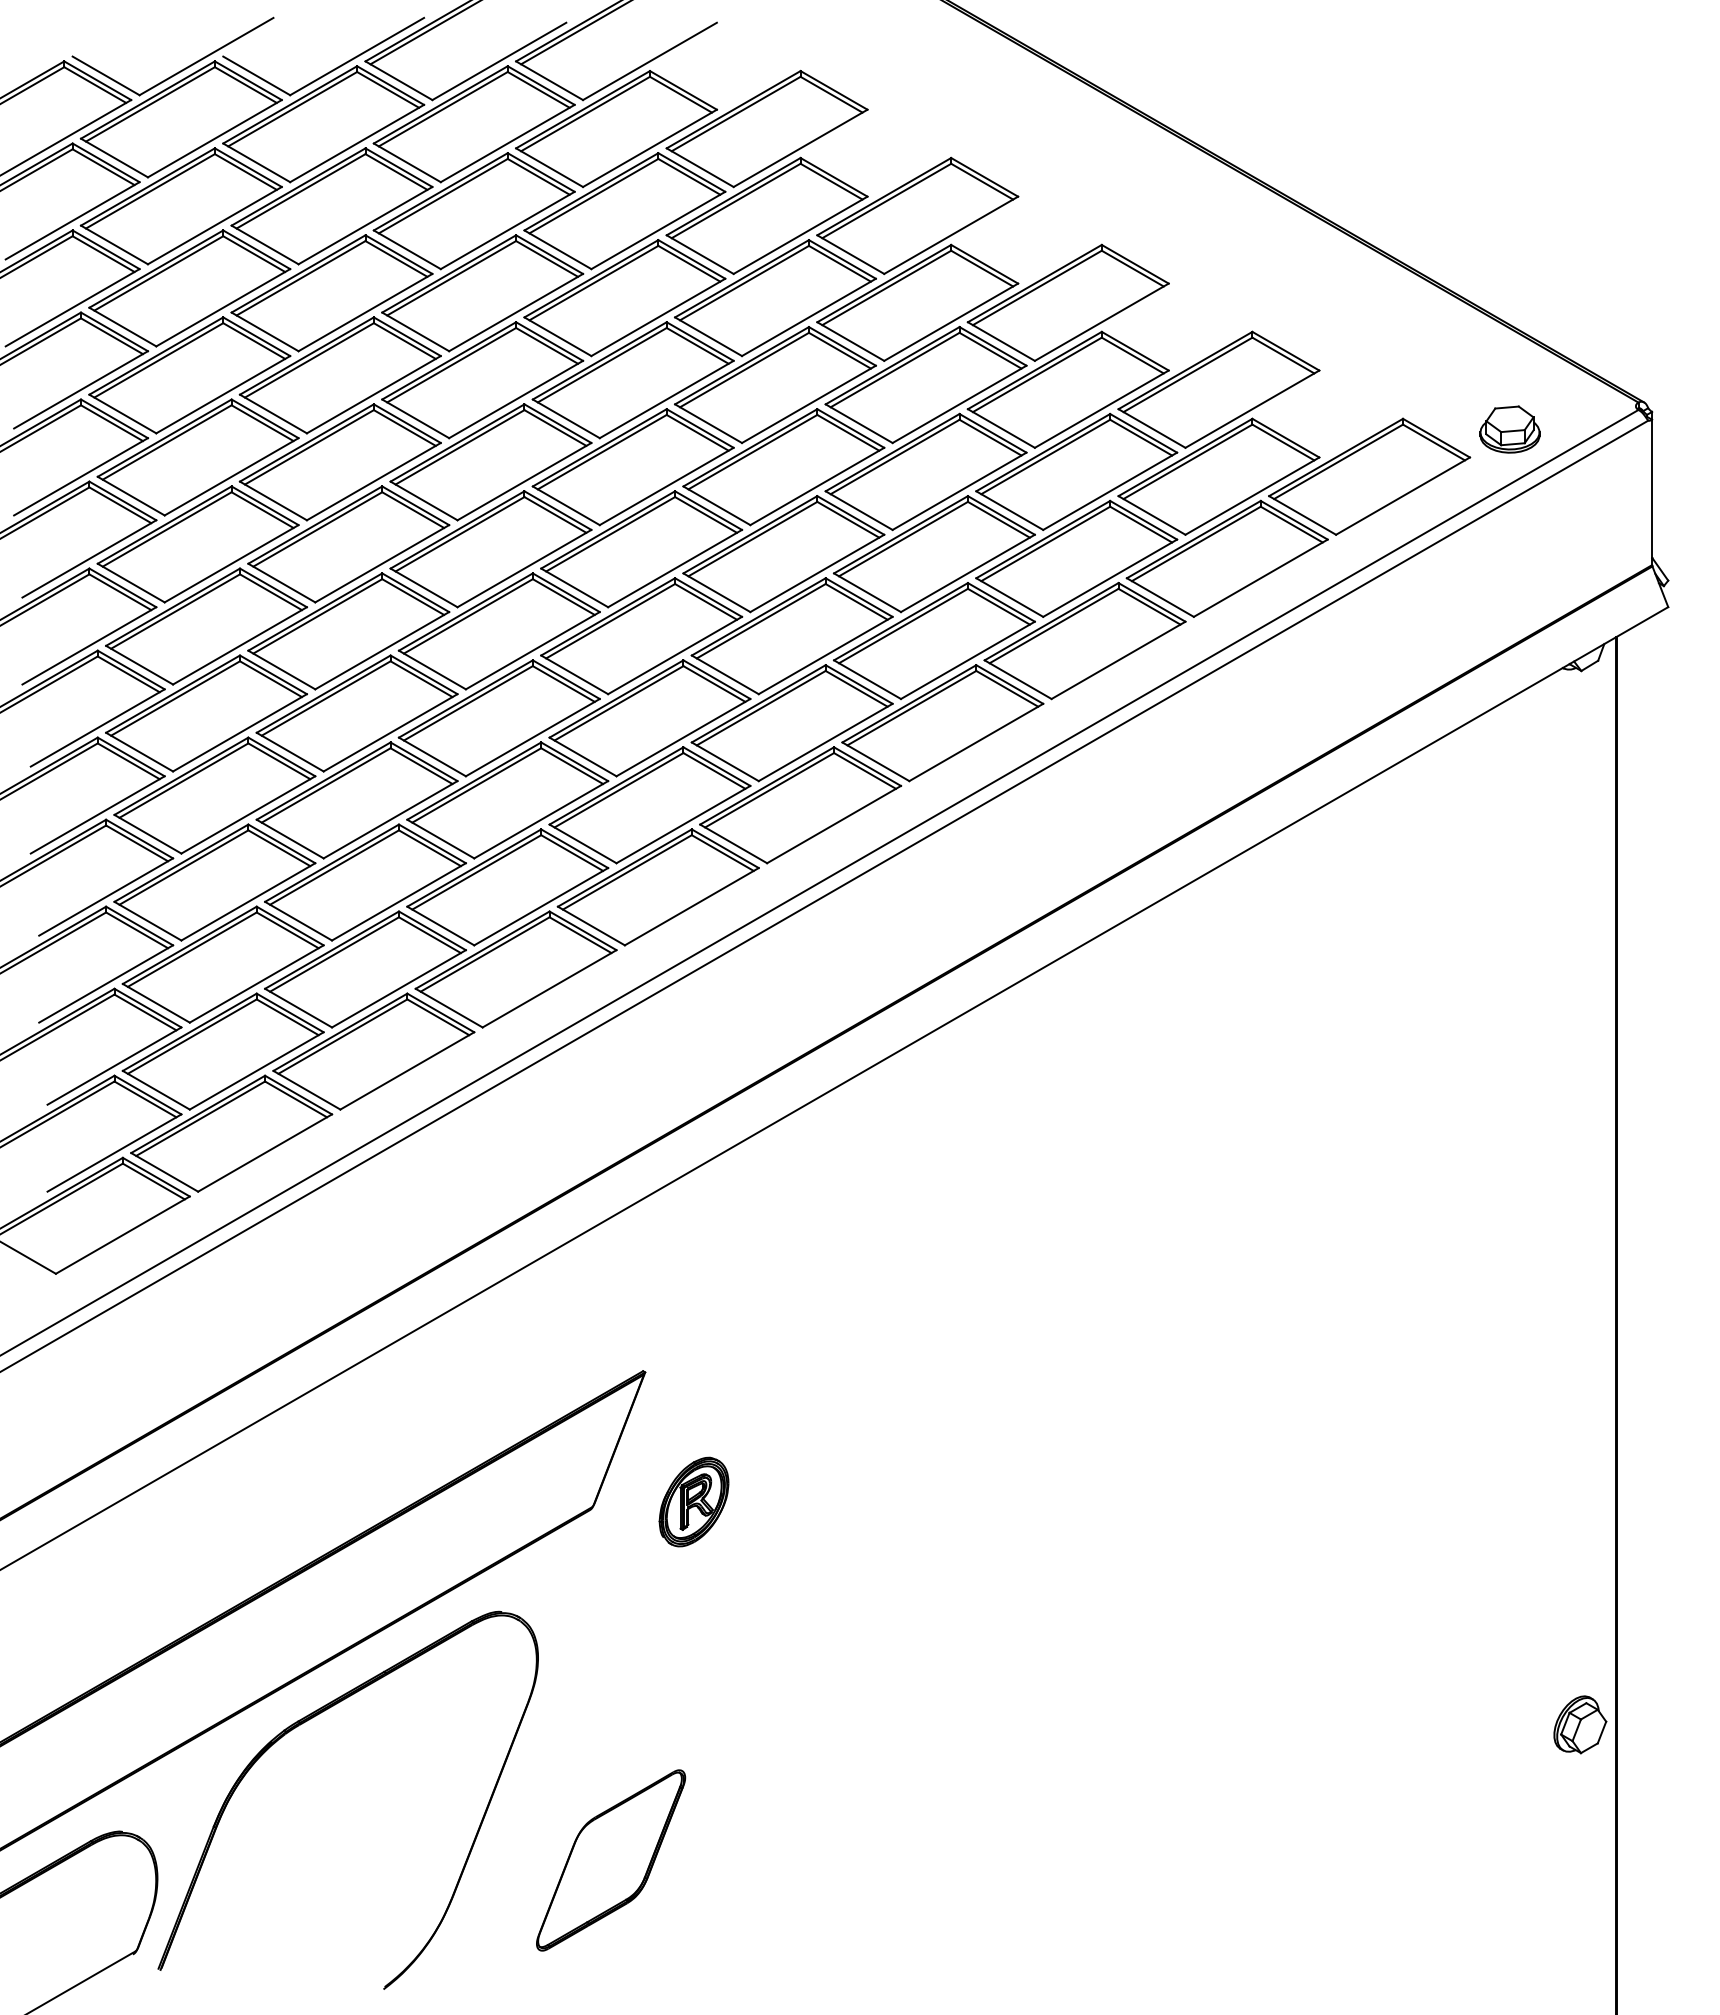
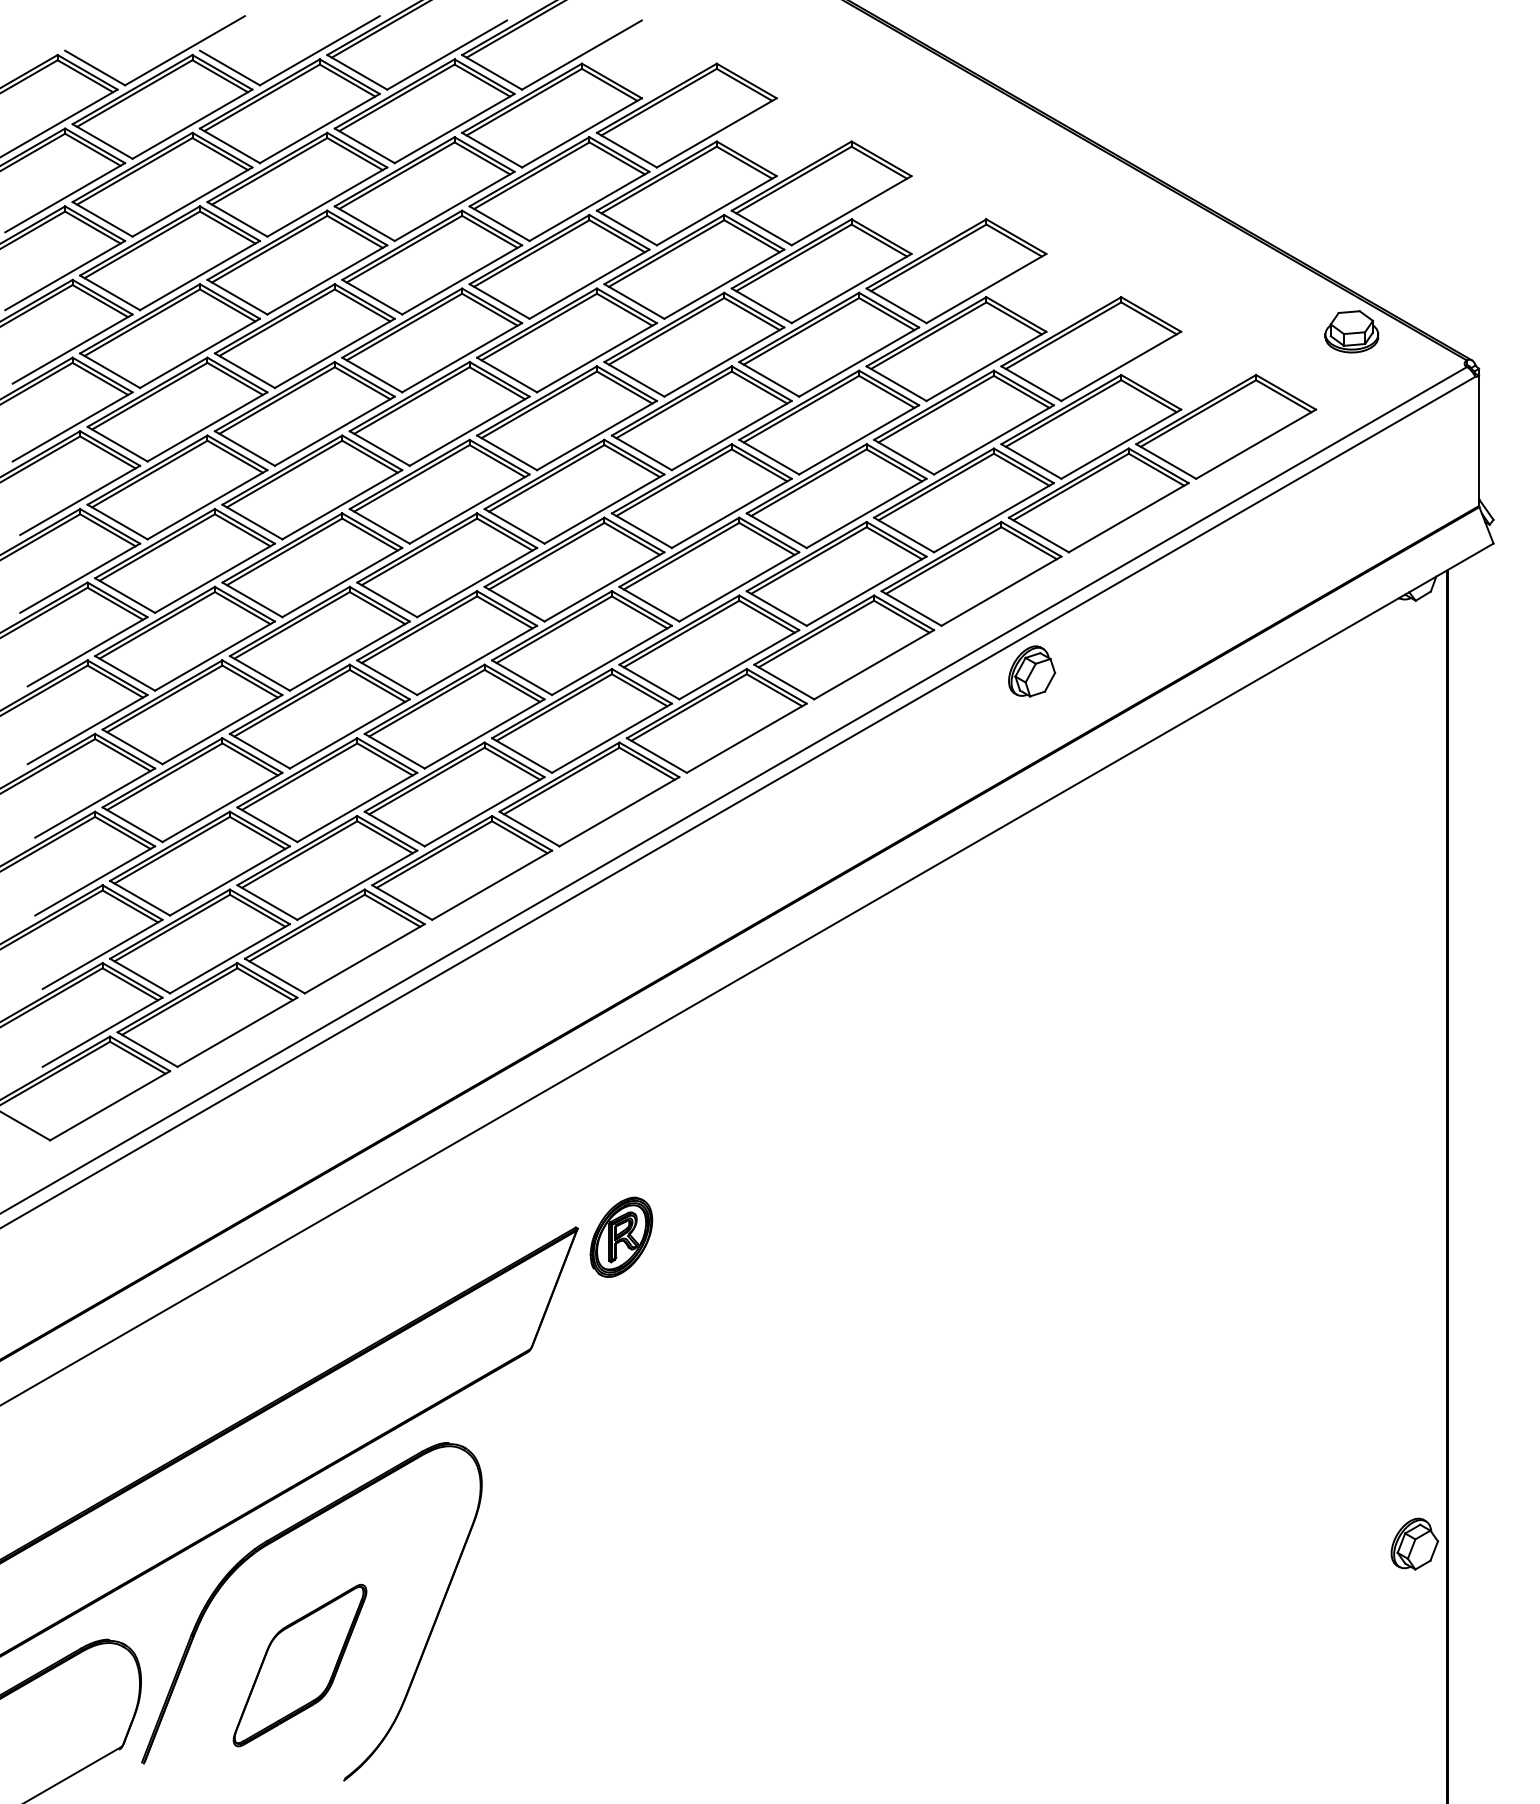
part: (1509, 429) -> (1351, 331), moved
part: (1152, 749) -> (1031, 671), added
part: (693, 1501) -> (620, 1236), moved
part: (611, 1860) -> (300, 1665), moved

